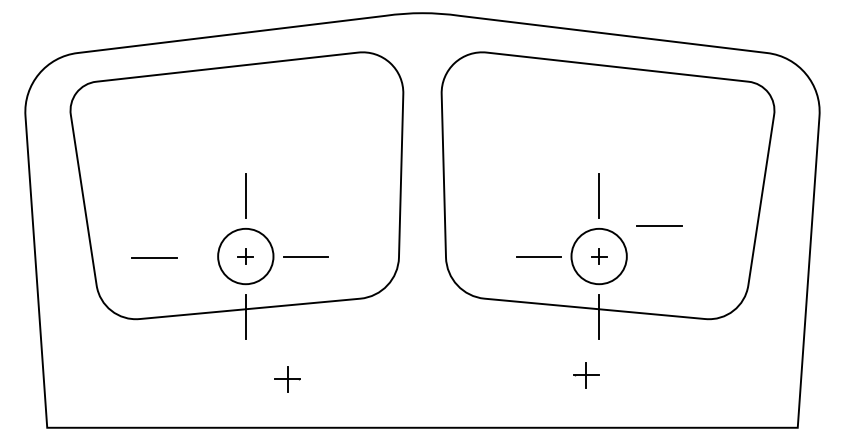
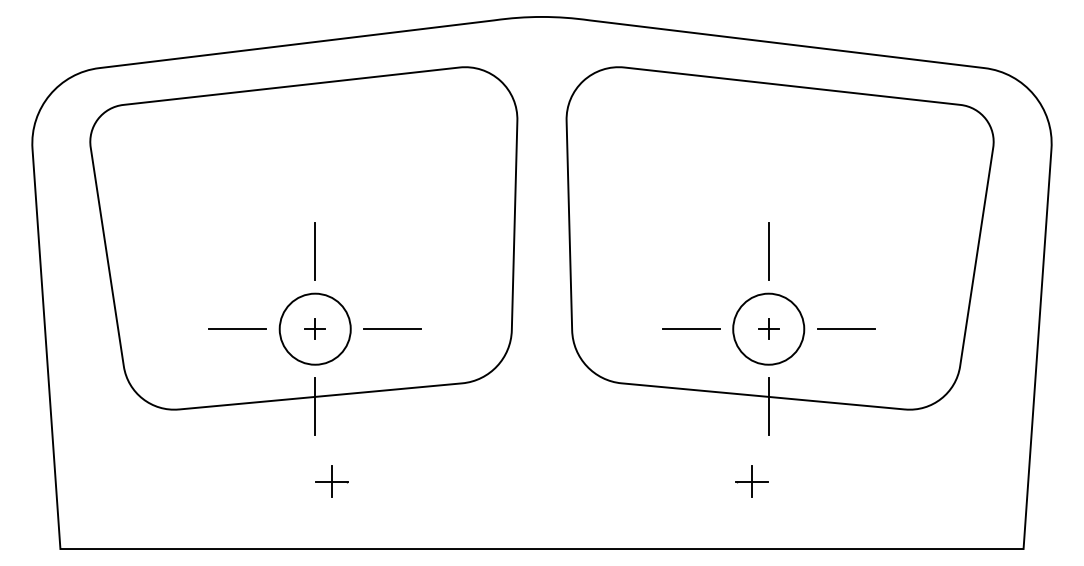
line: (659, 225) -> (846, 329), moved
line: (154, 257) -> (237, 329), moved
part: (287, 379) -> (331, 481), moved

